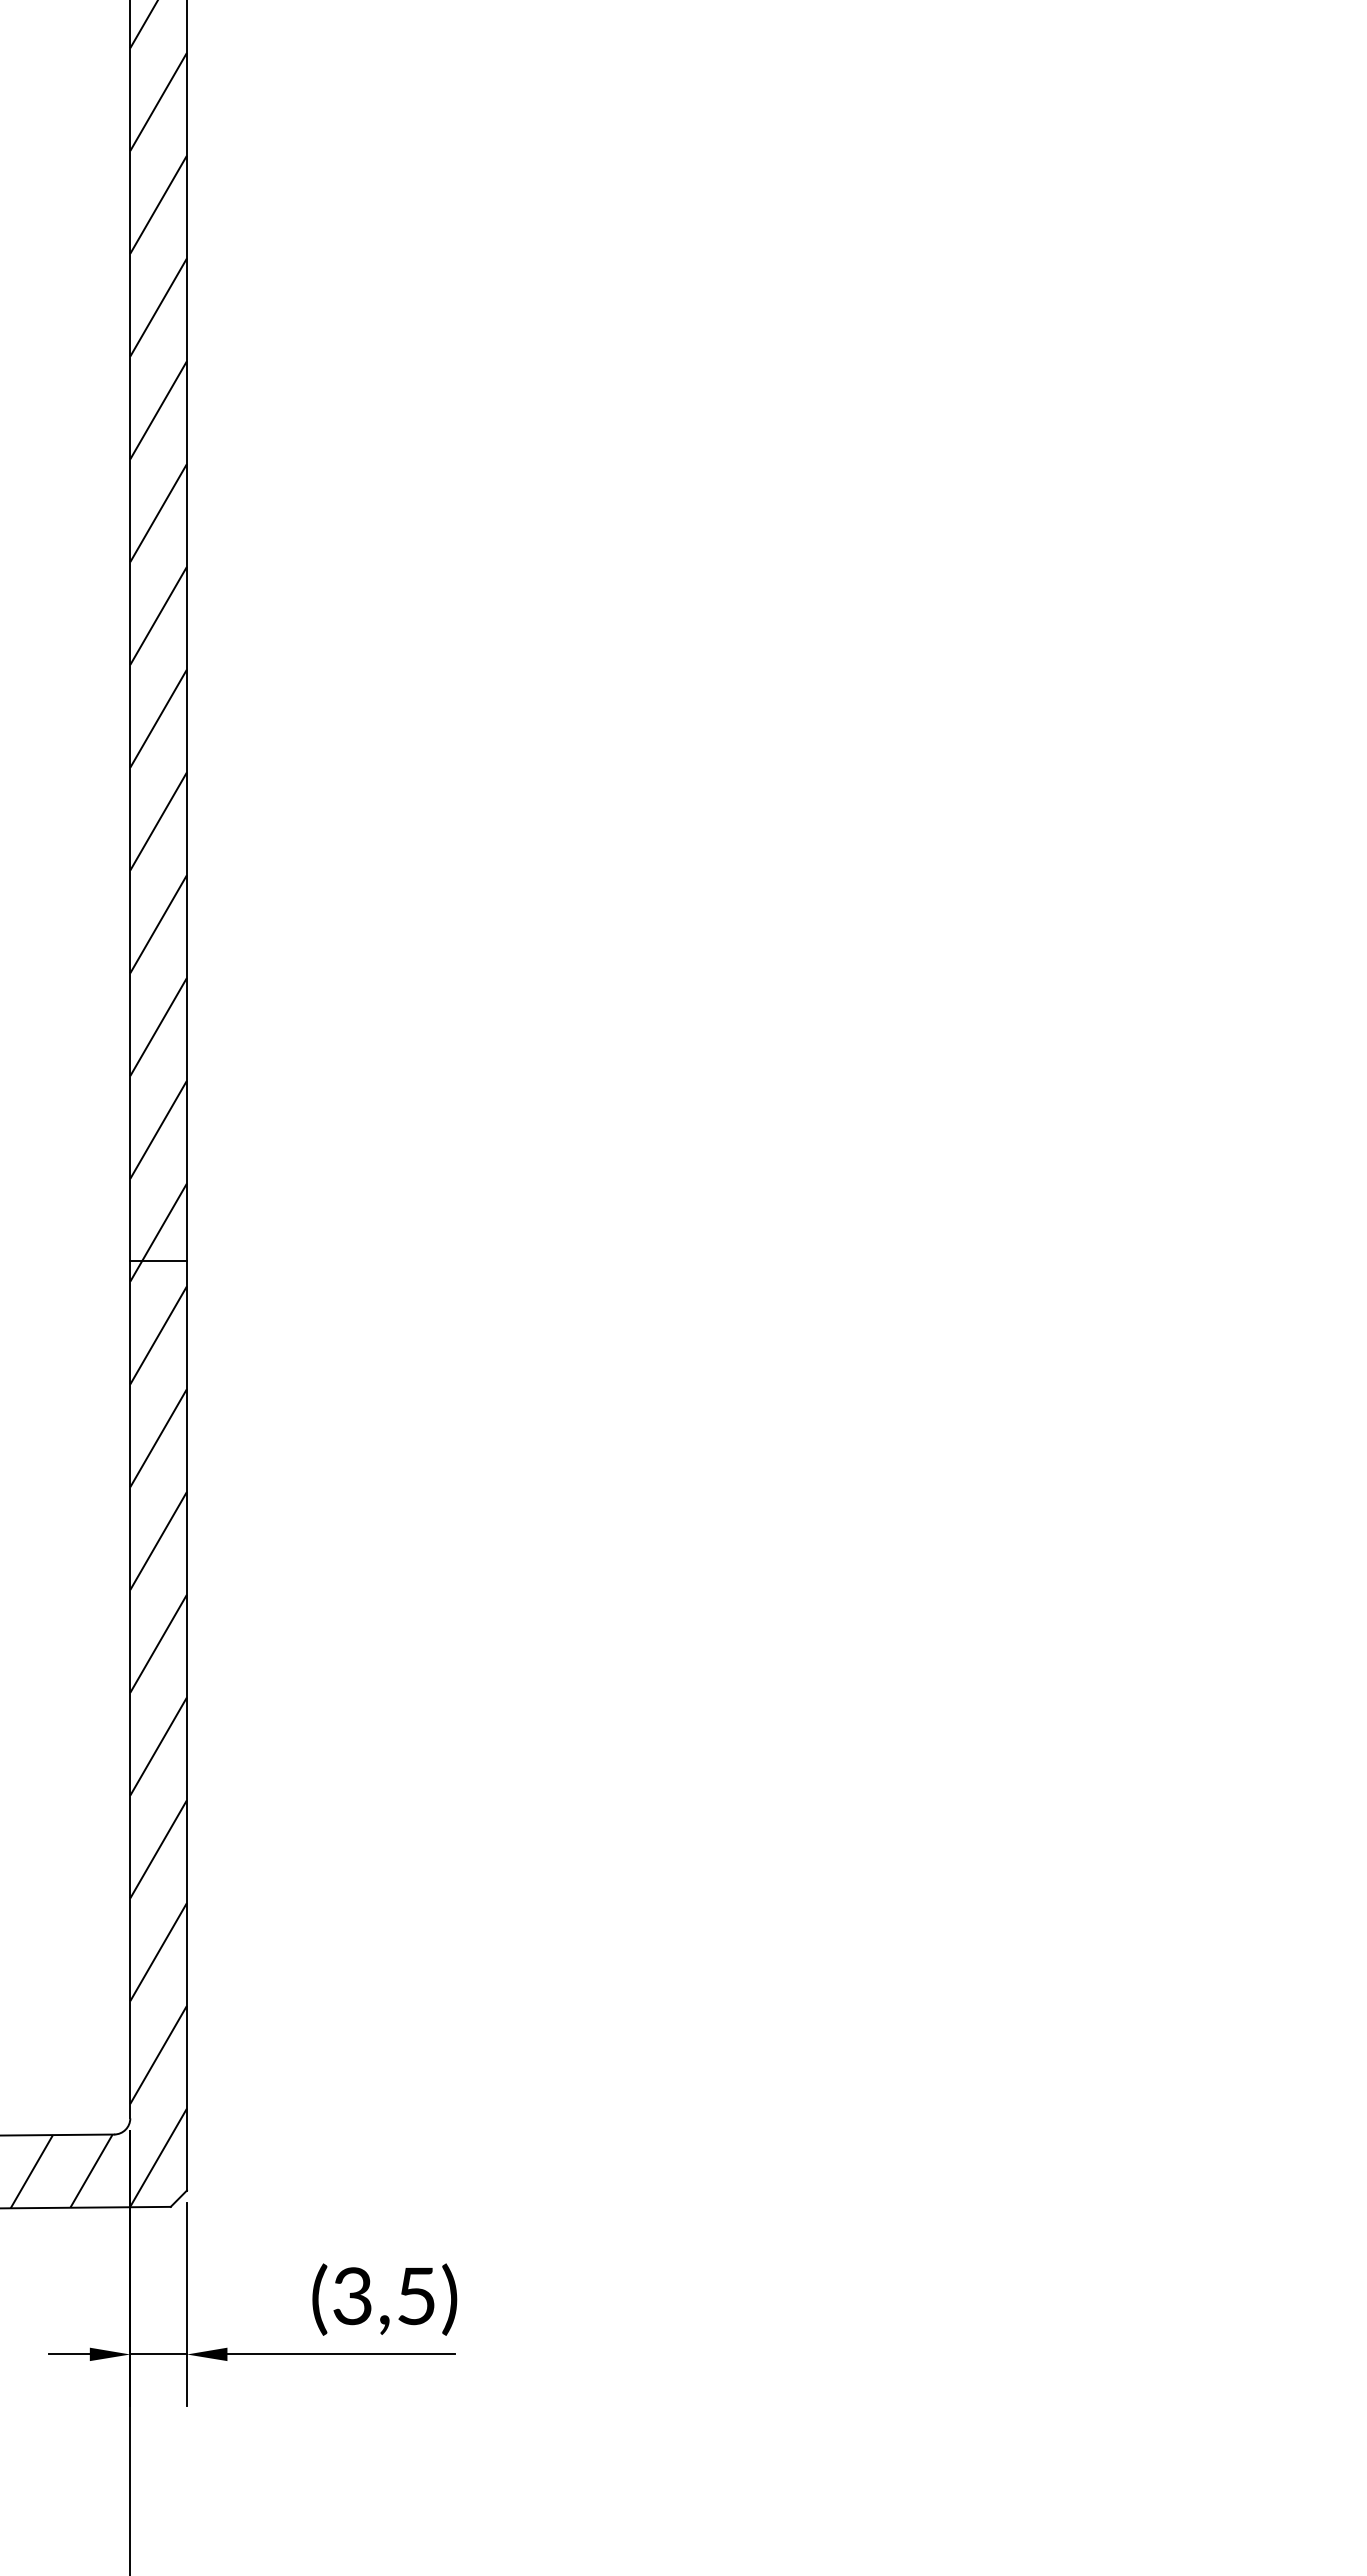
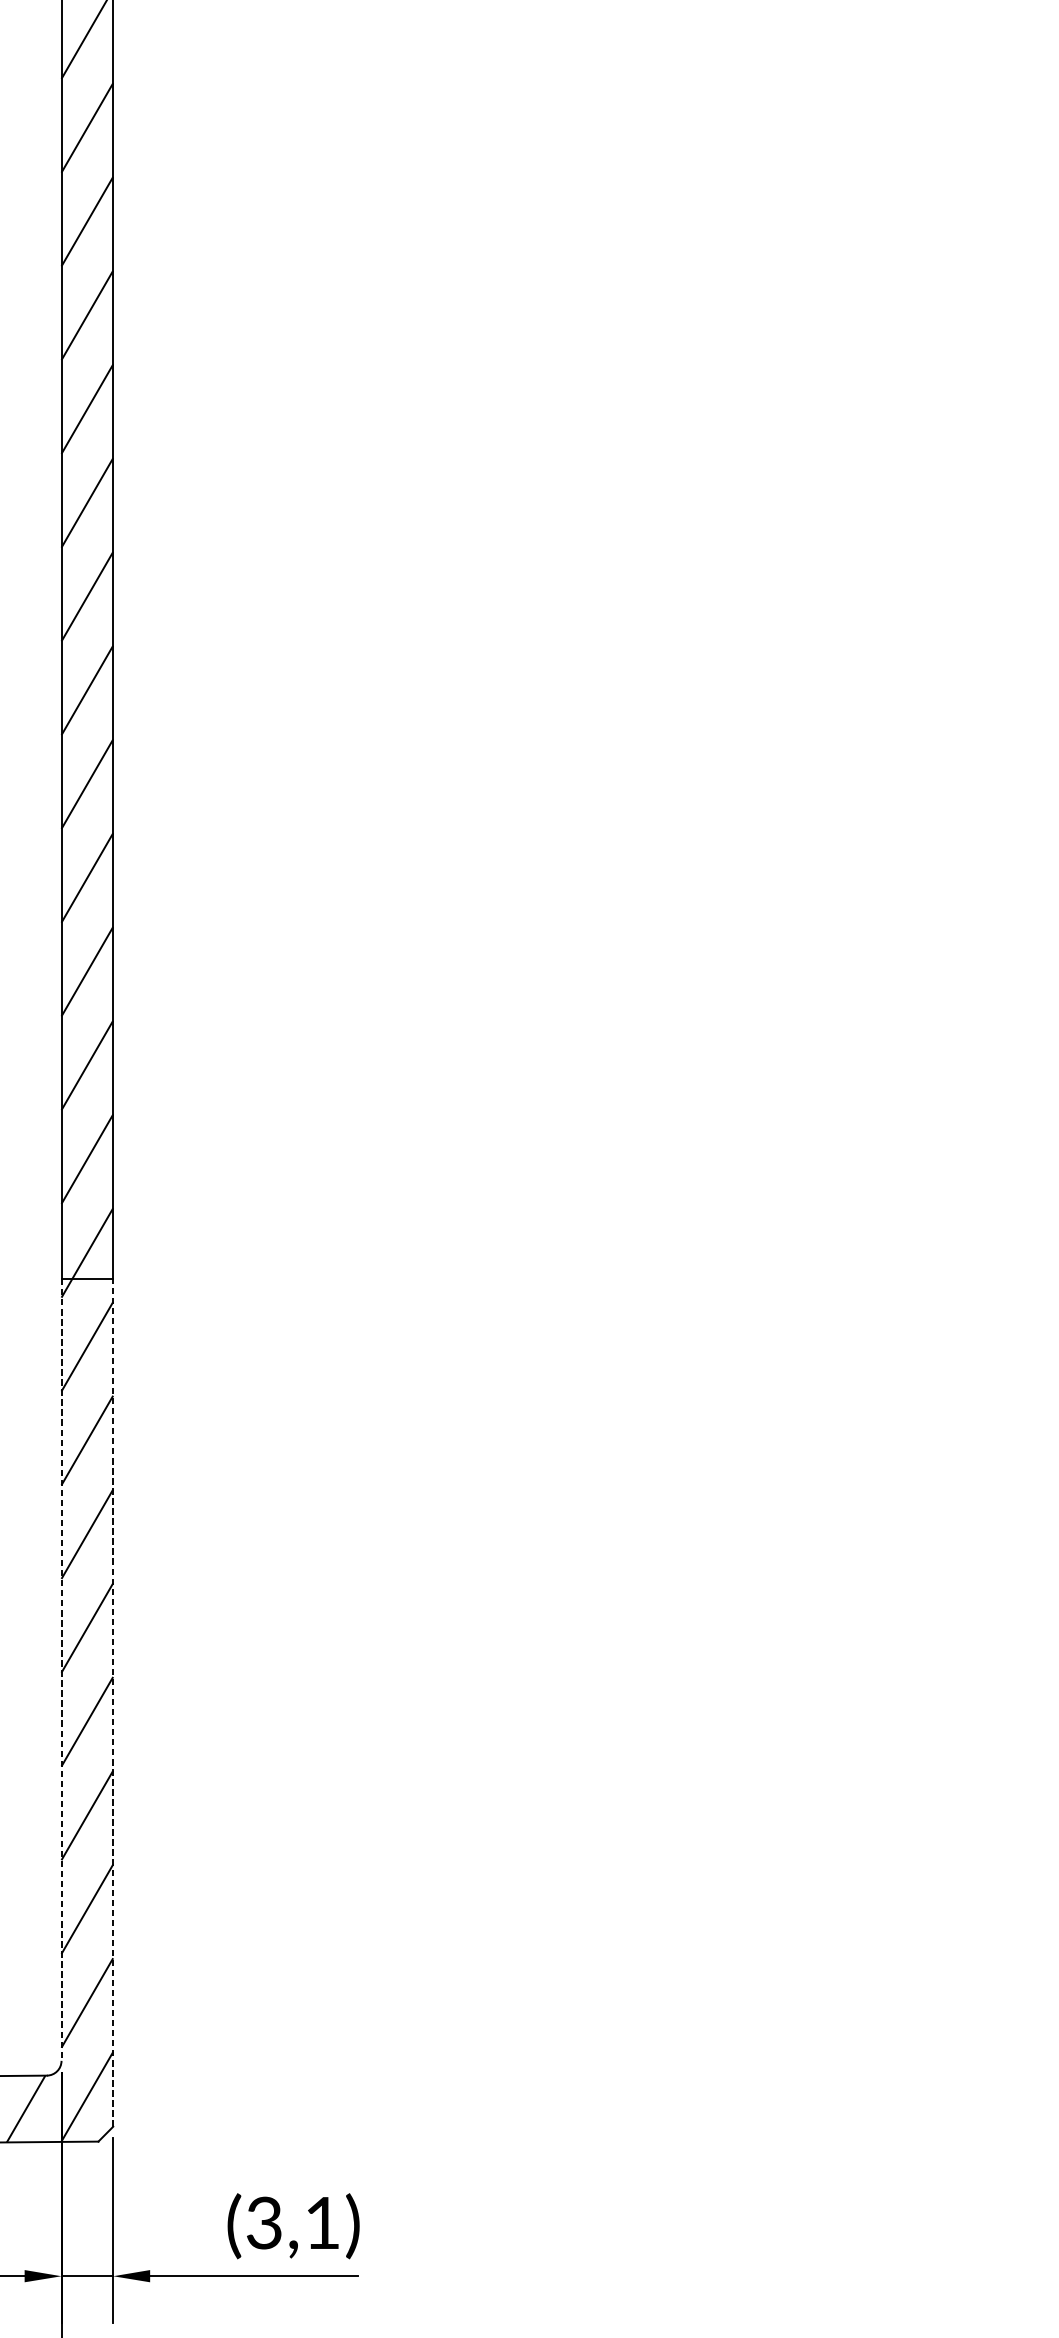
line: (130, 1689) -> (61, 1669), solid -> dashed
line: (186, 1725) -> (112, 1702), solid -> dashed
text: (416, 2296) -> (322, 2223), (3,5) -> (3,1)

